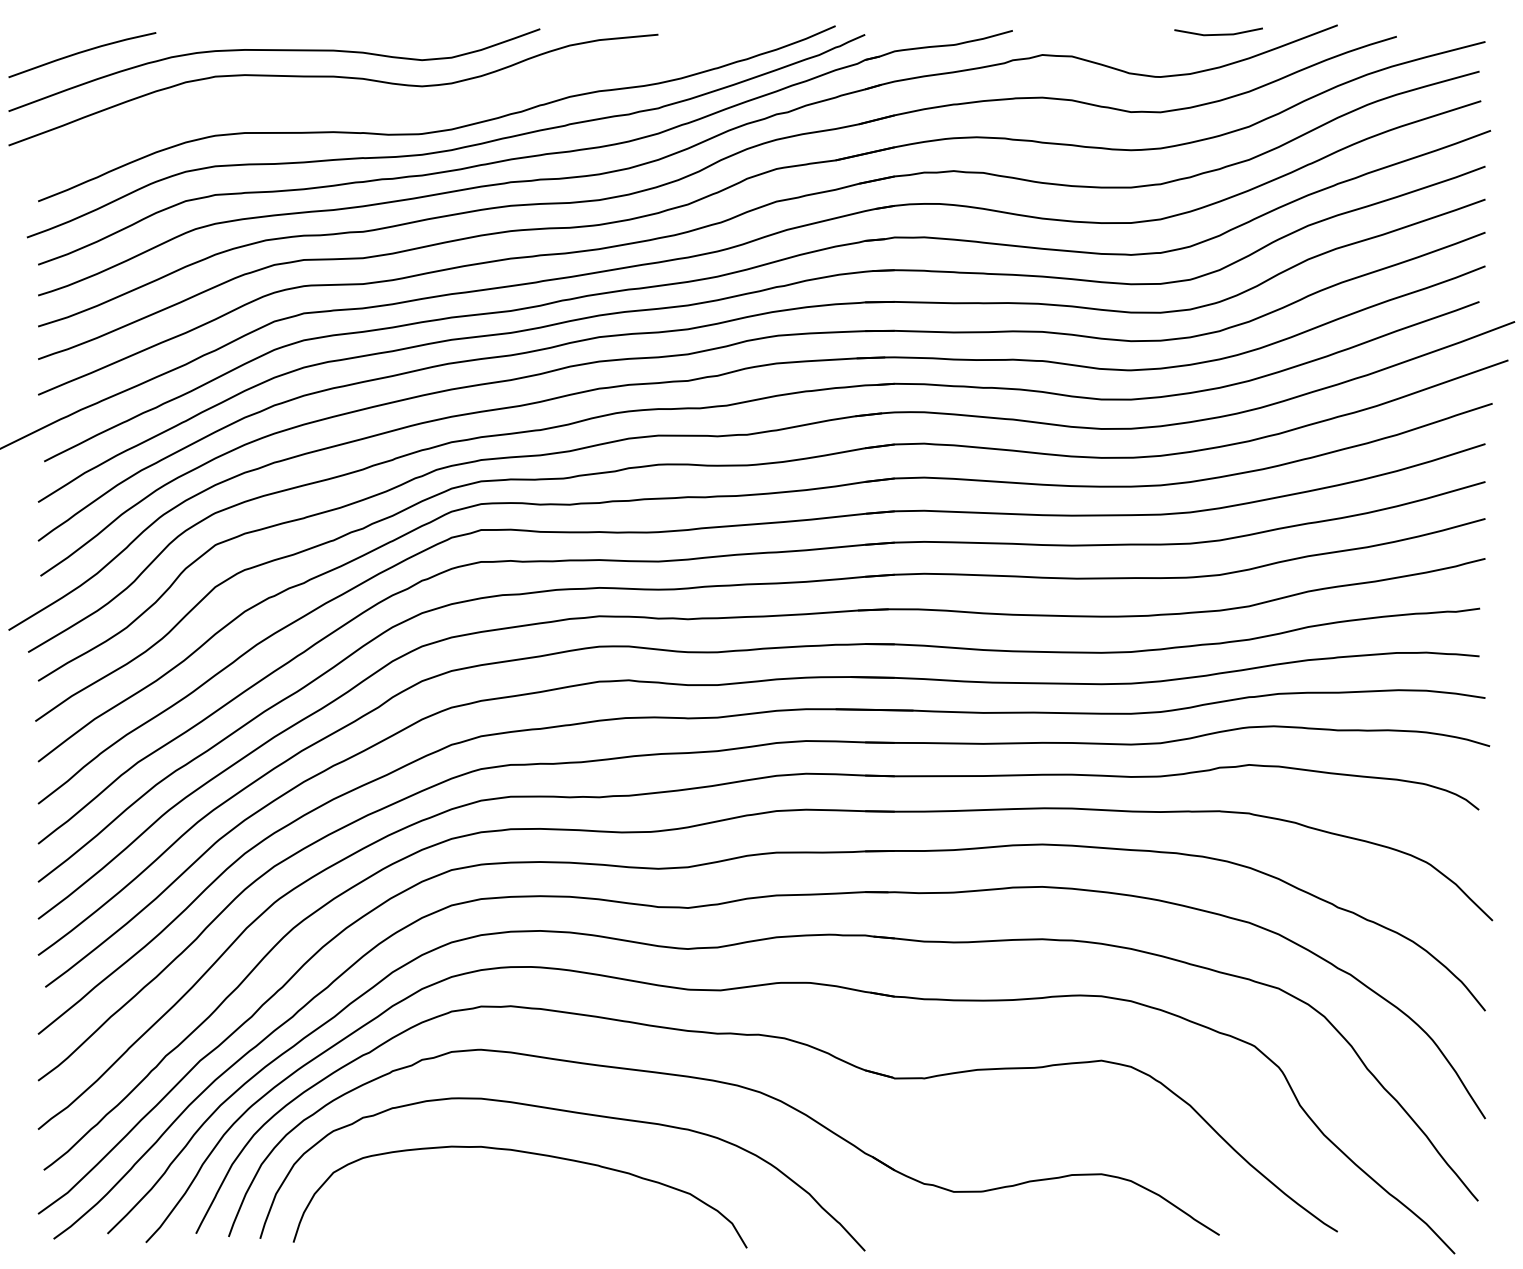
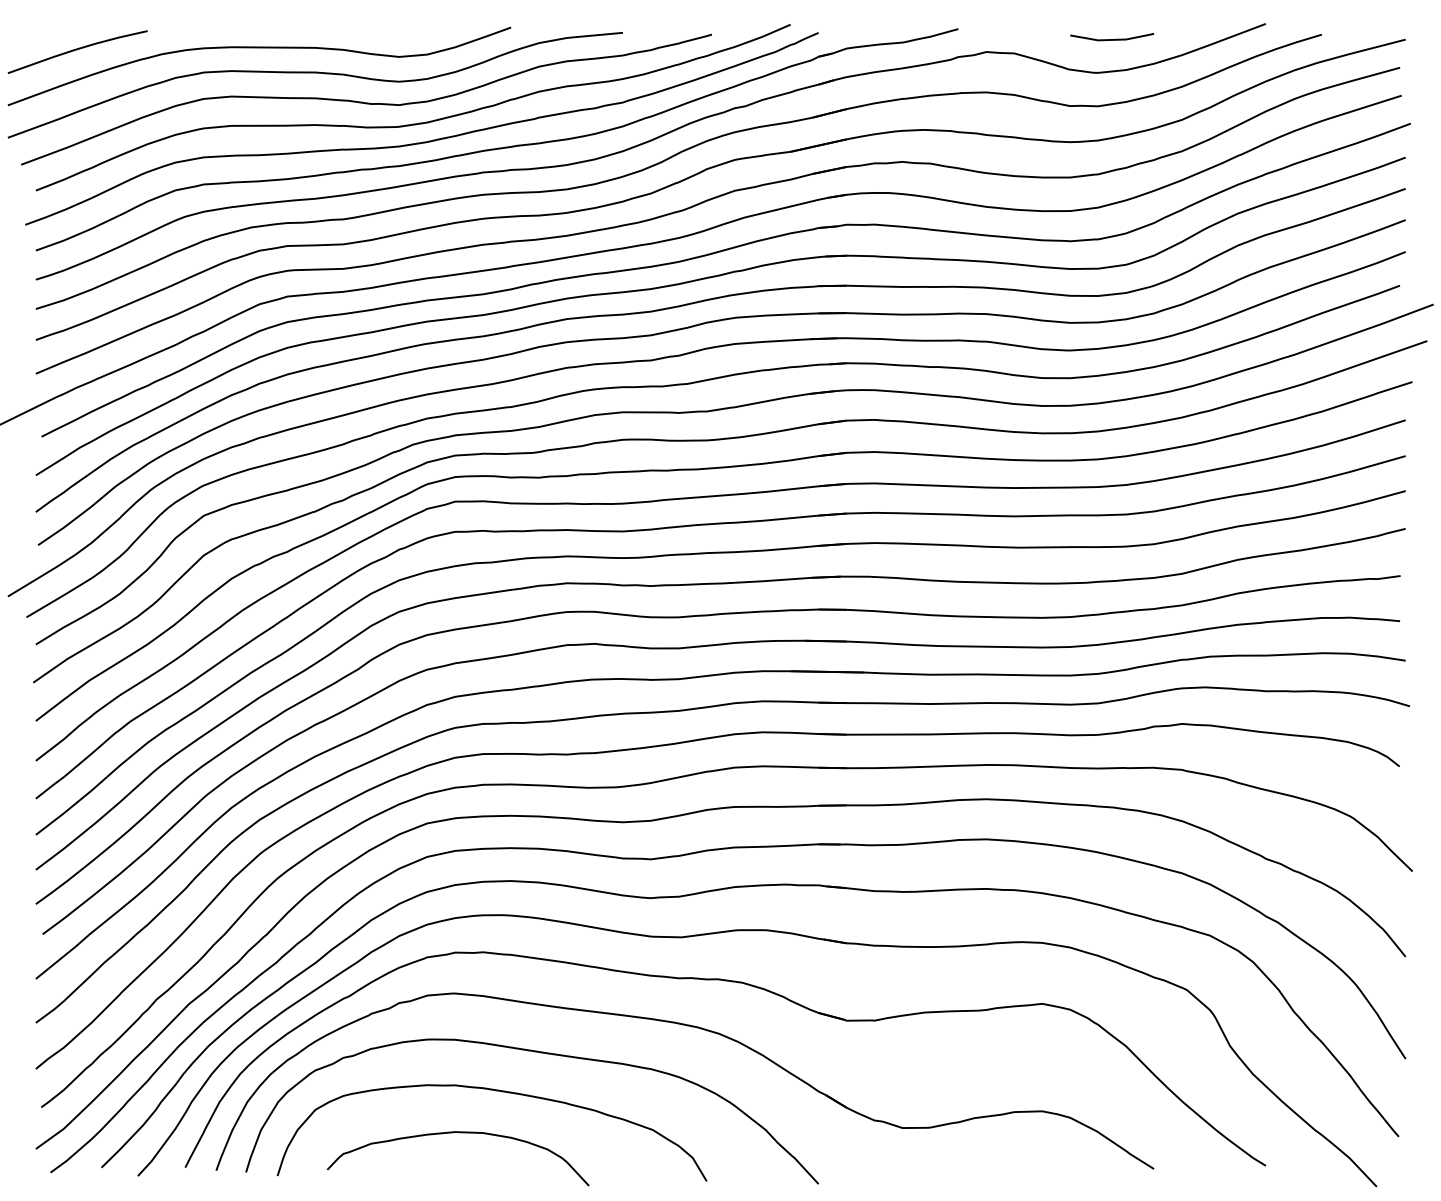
line: (1219, 34) -> (1112, 39), moved
curve: (387, 108) -> (366, 102), added
curve: (484, 1197) -> (458, 1133), added

